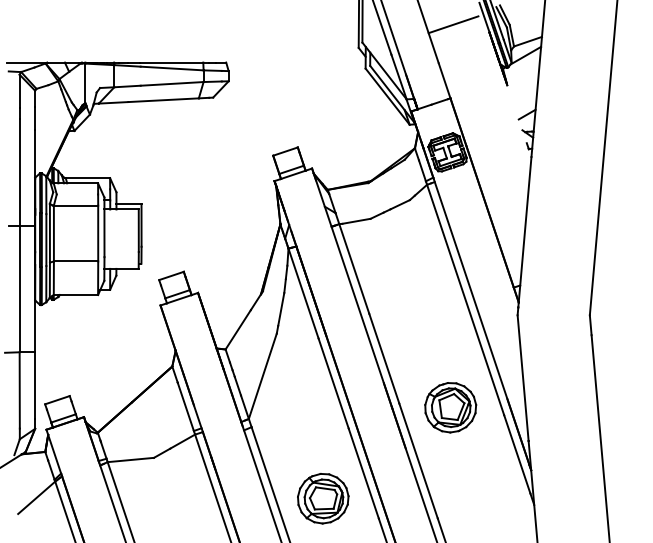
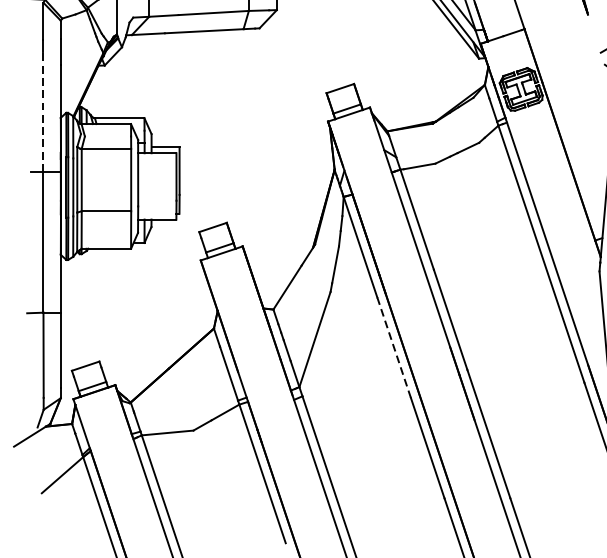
line: (19, 172) -> (43, 111), solid -> dashed
line: (333, 384) -> (393, 348), solid -> dashed
part: (450, 407) -> (524, 374), removed
part: (323, 498) -> (382, 475), removed

